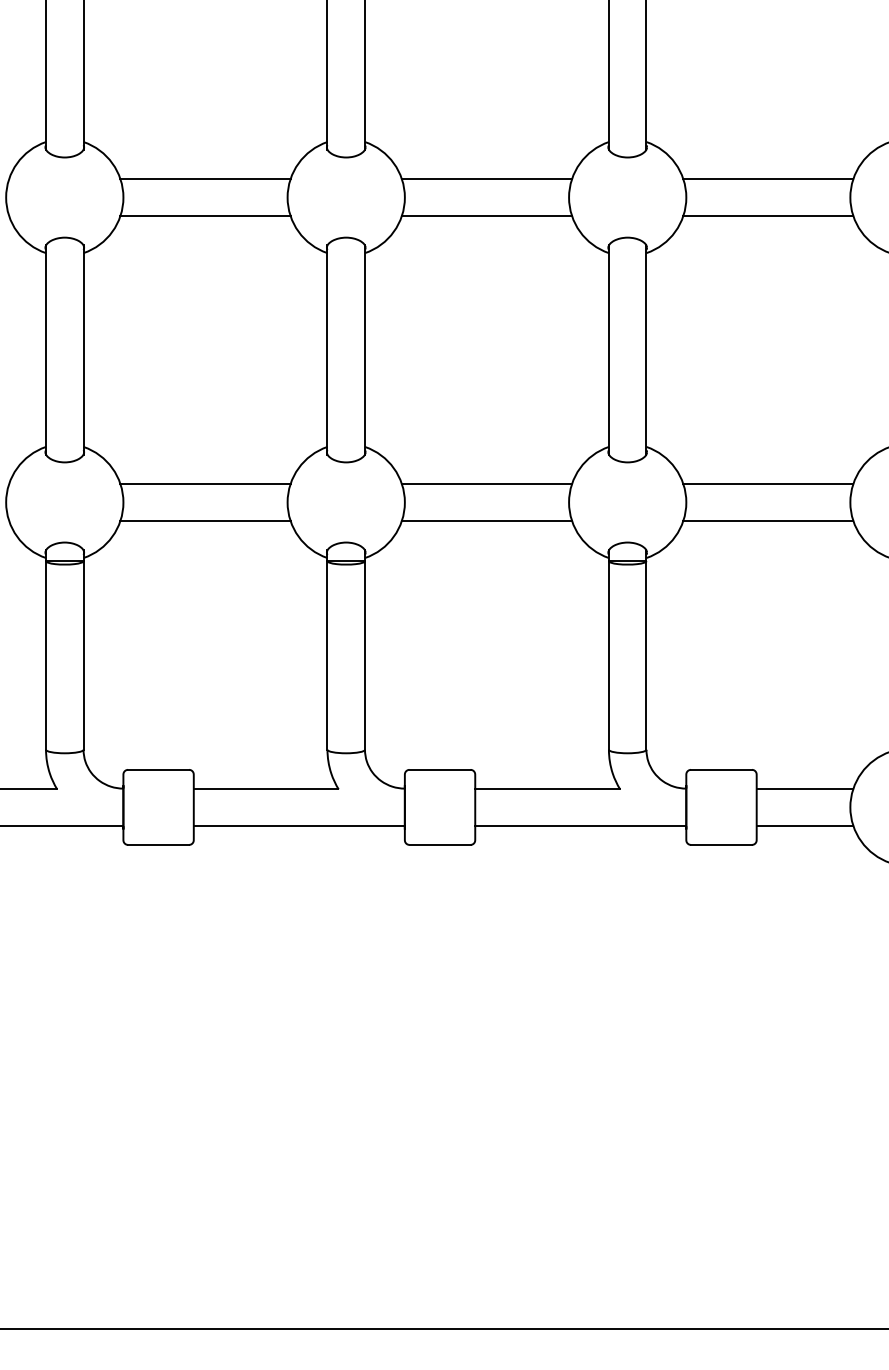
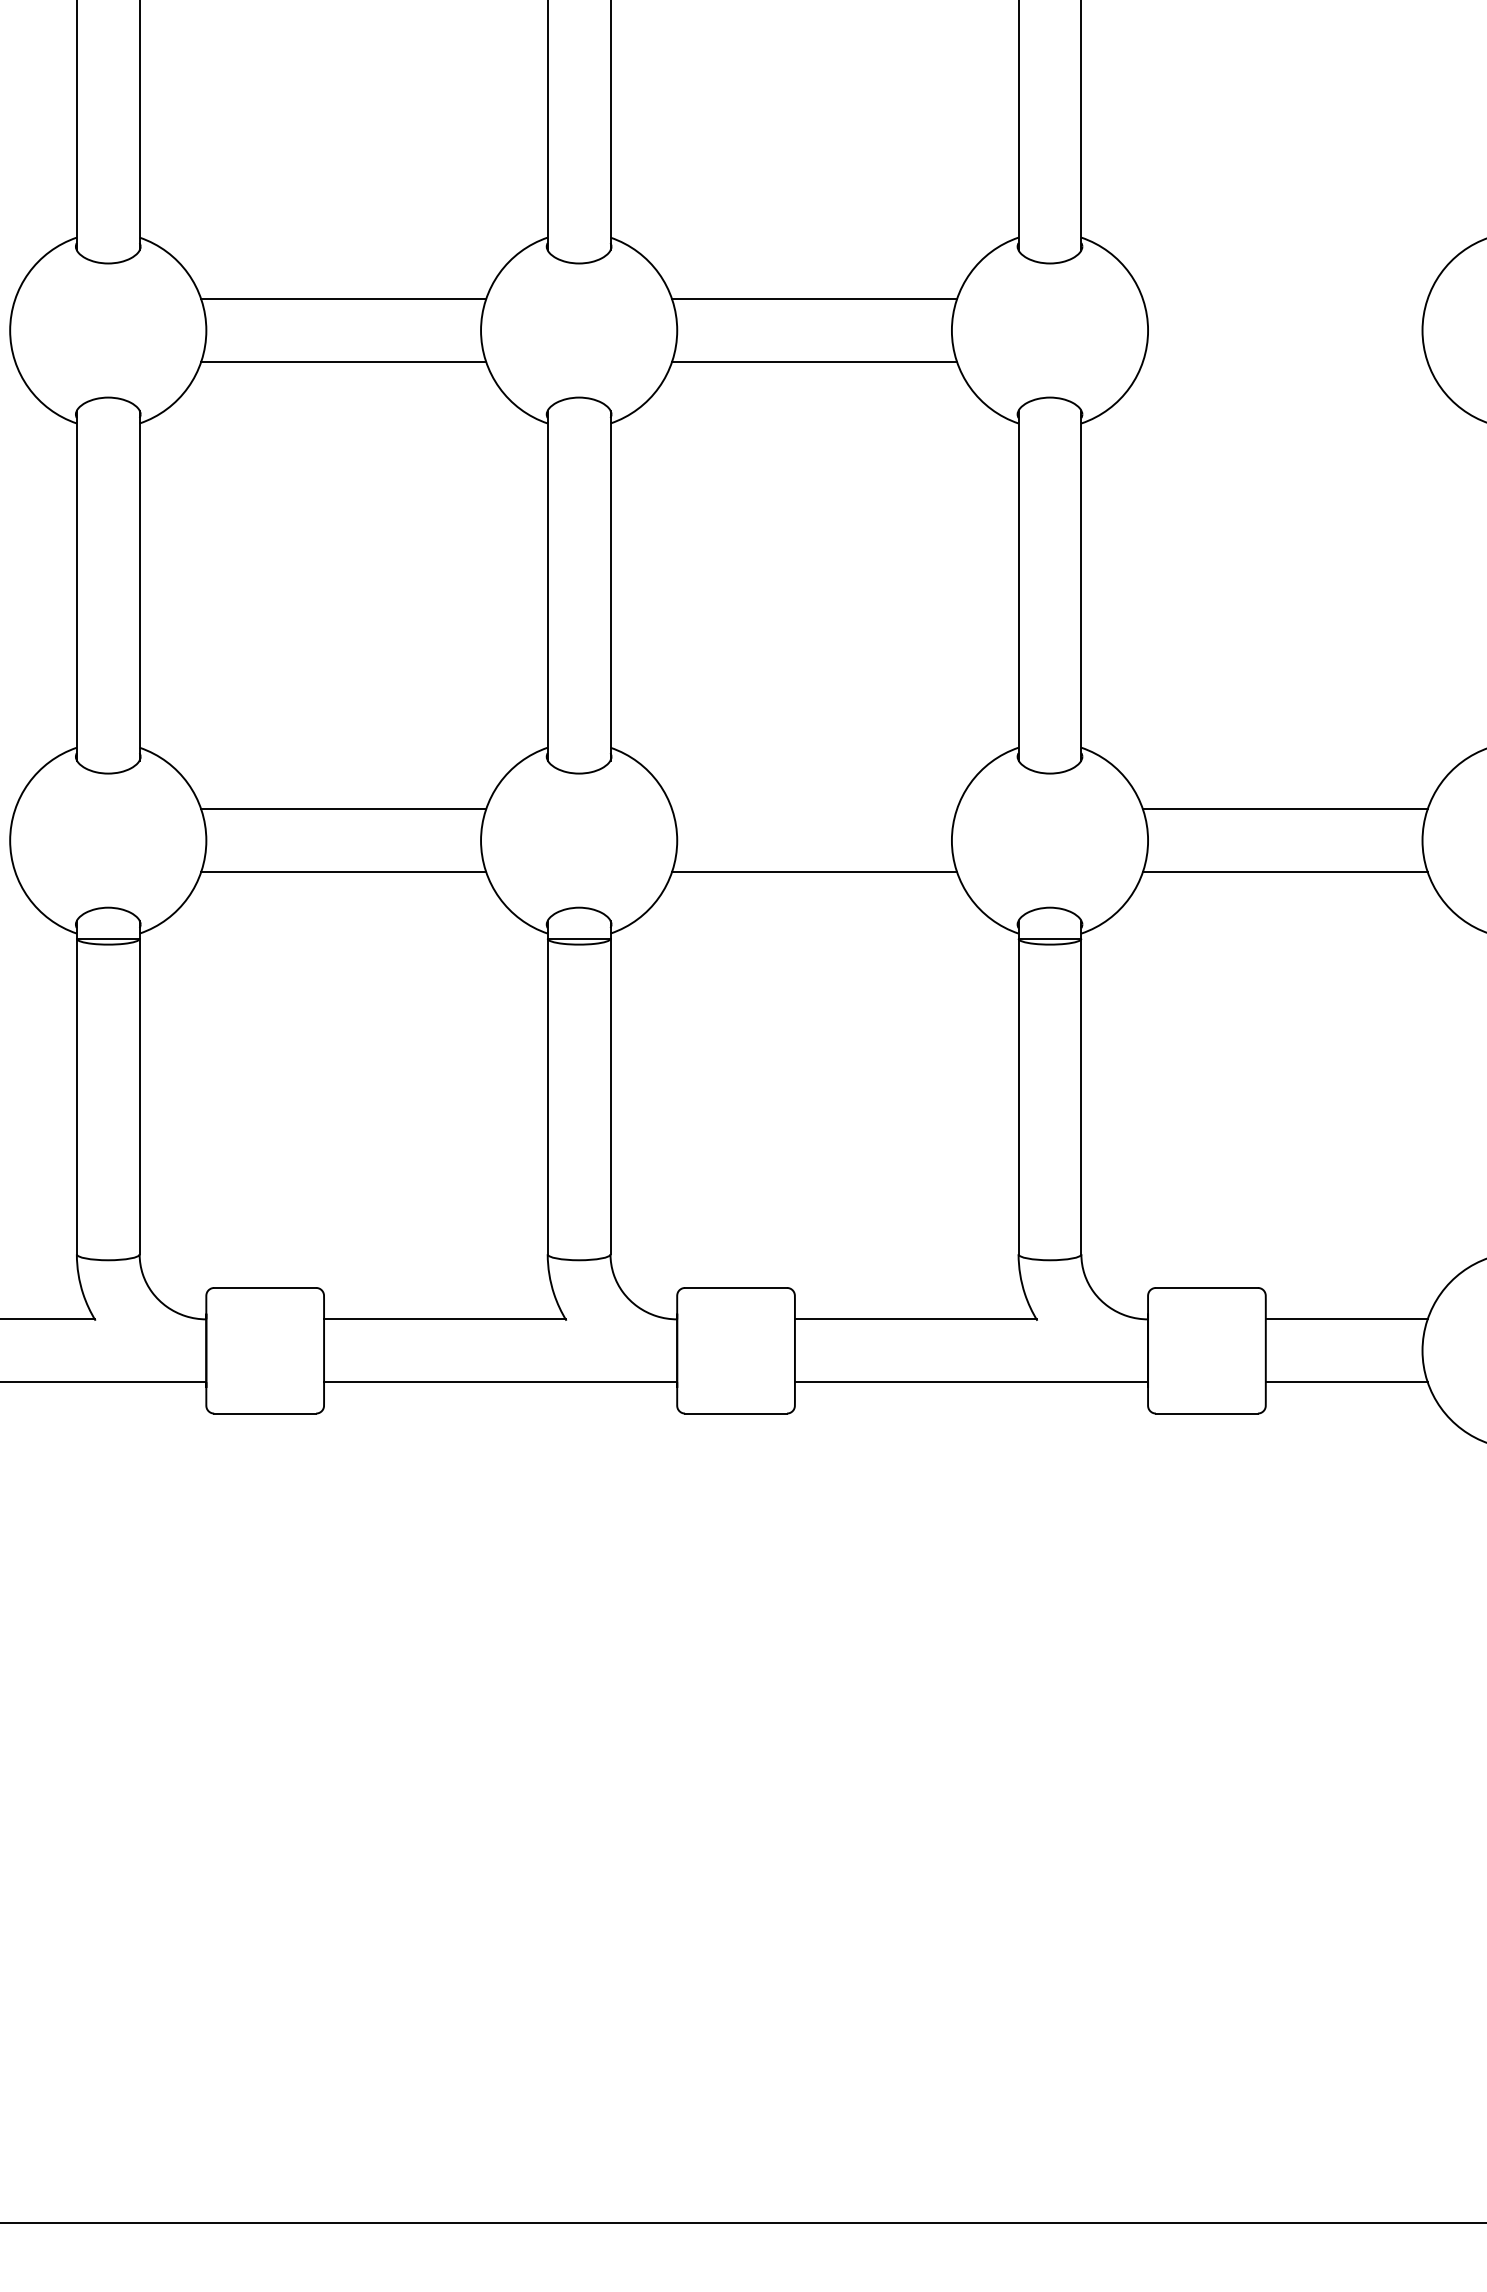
line: (768, 178) -> (1285, 298), removed
line: (768, 216) -> (1285, 362), removed
line: (486, 483) -> (813, 808), removed

